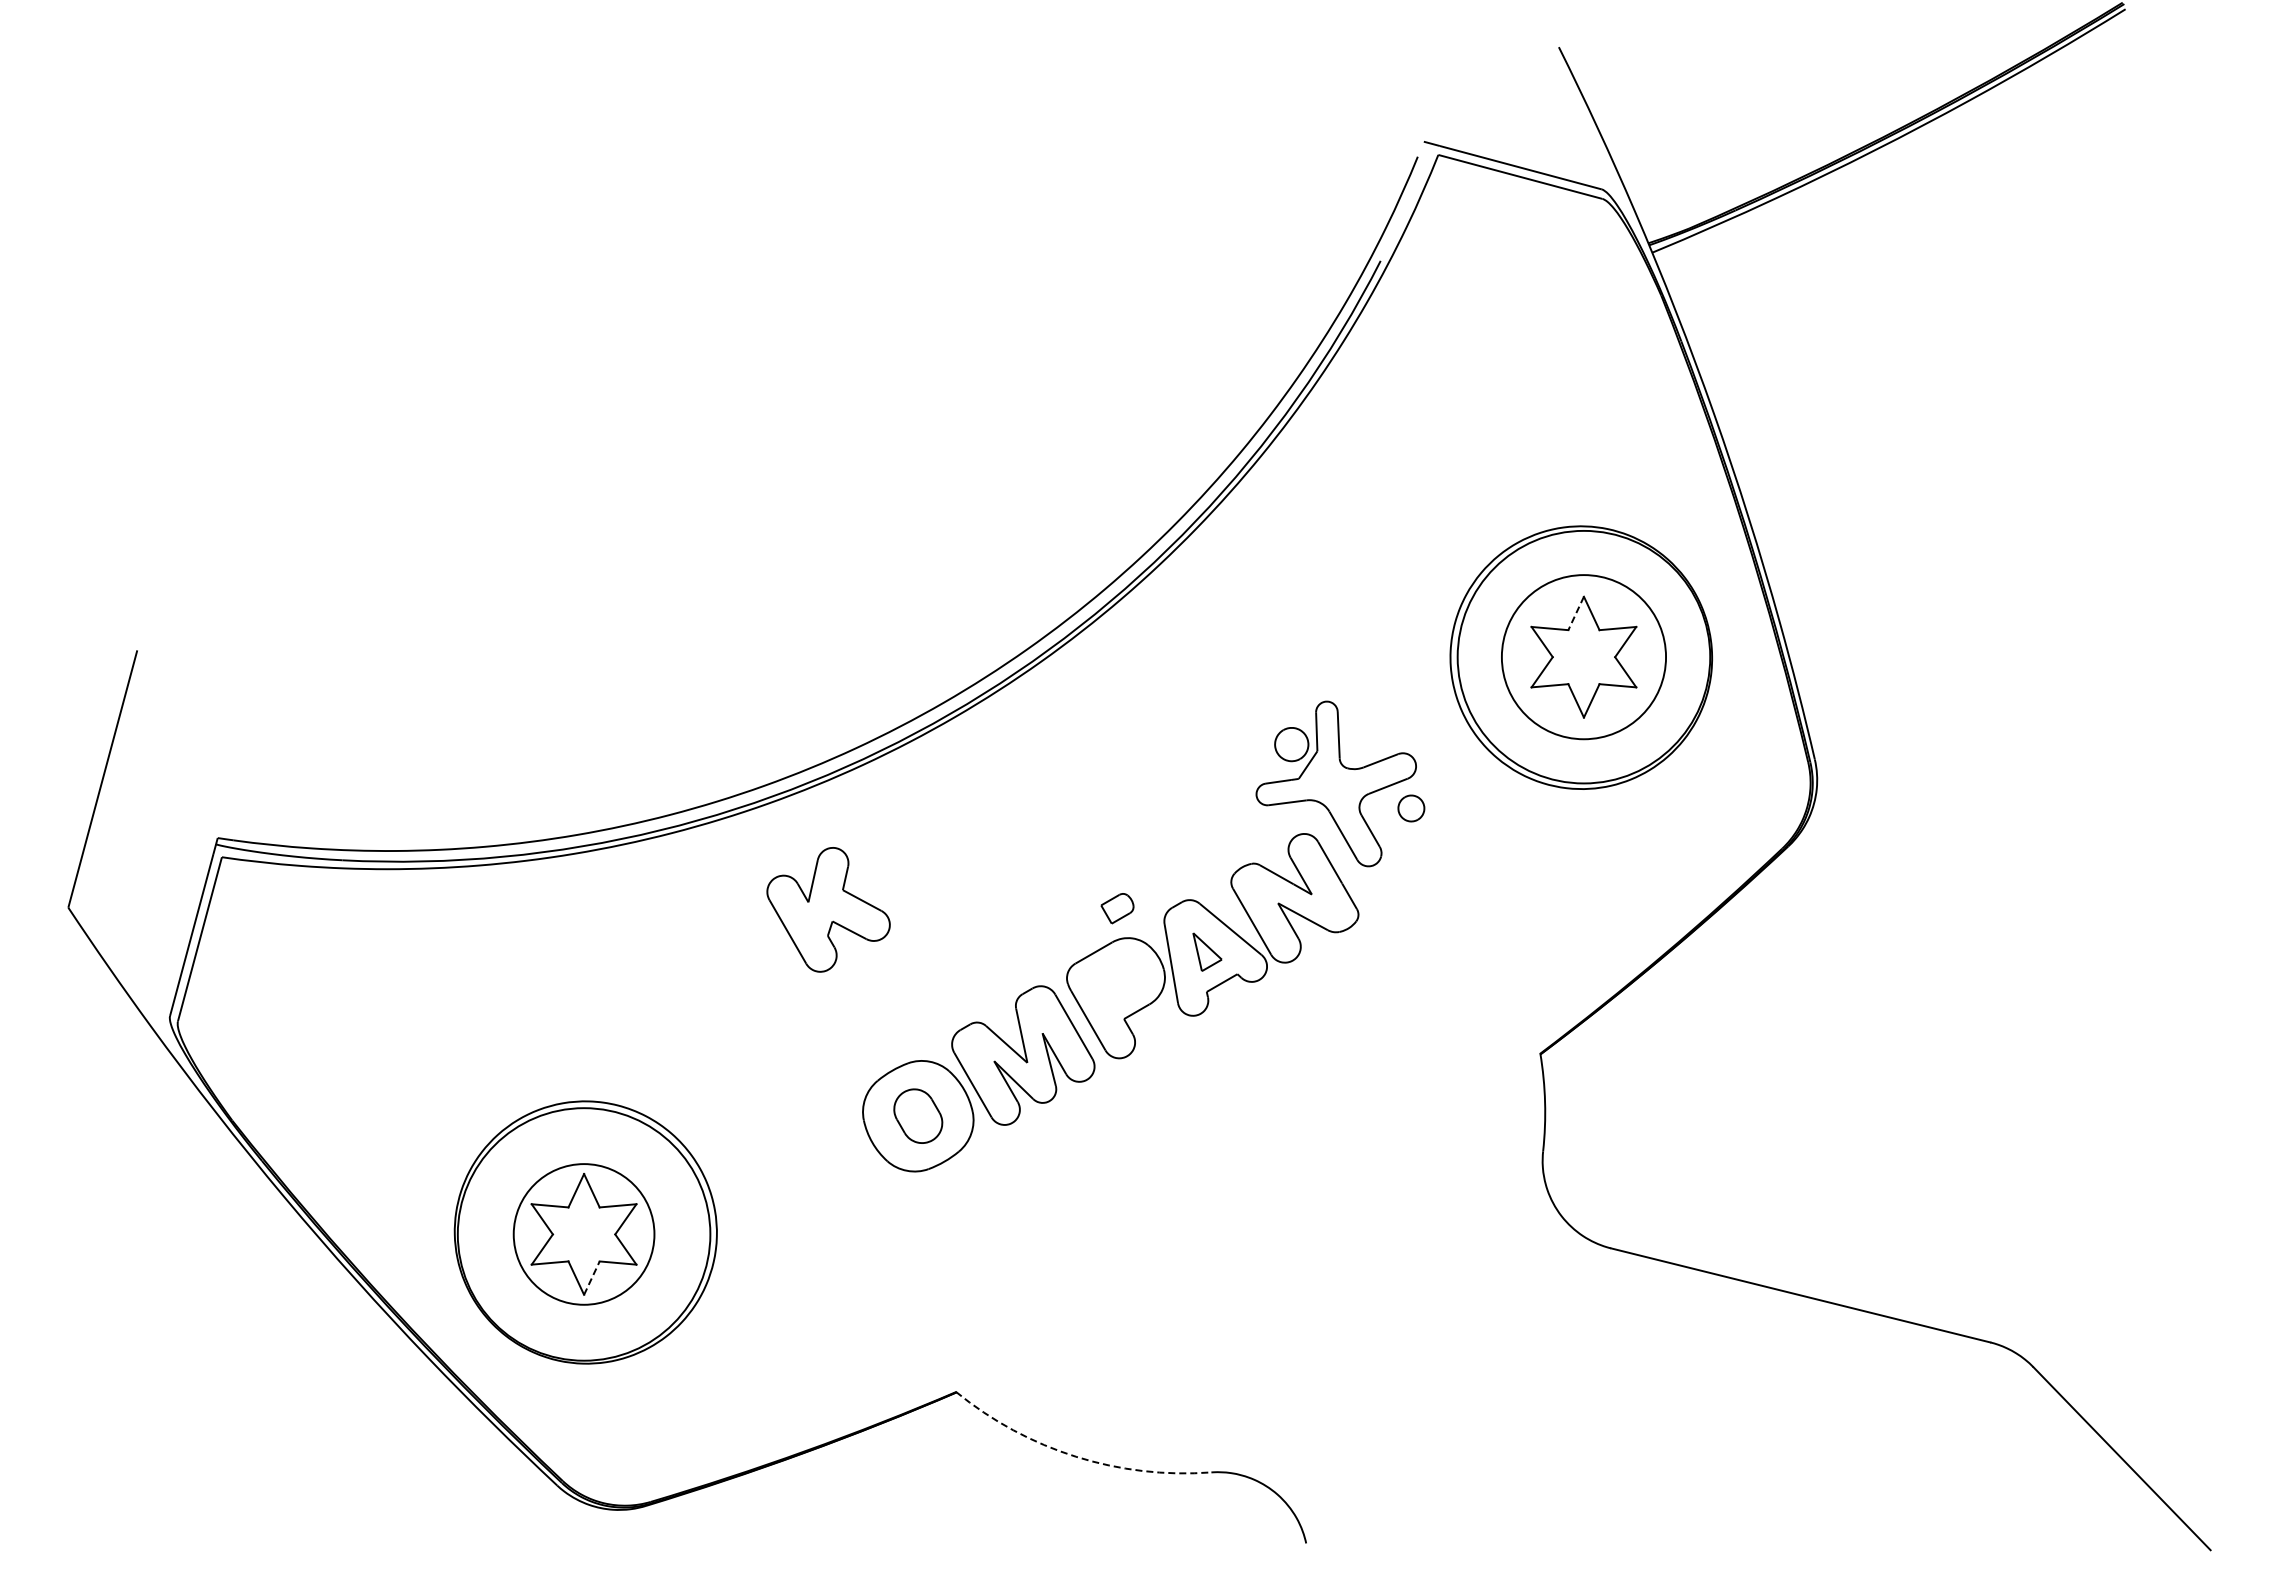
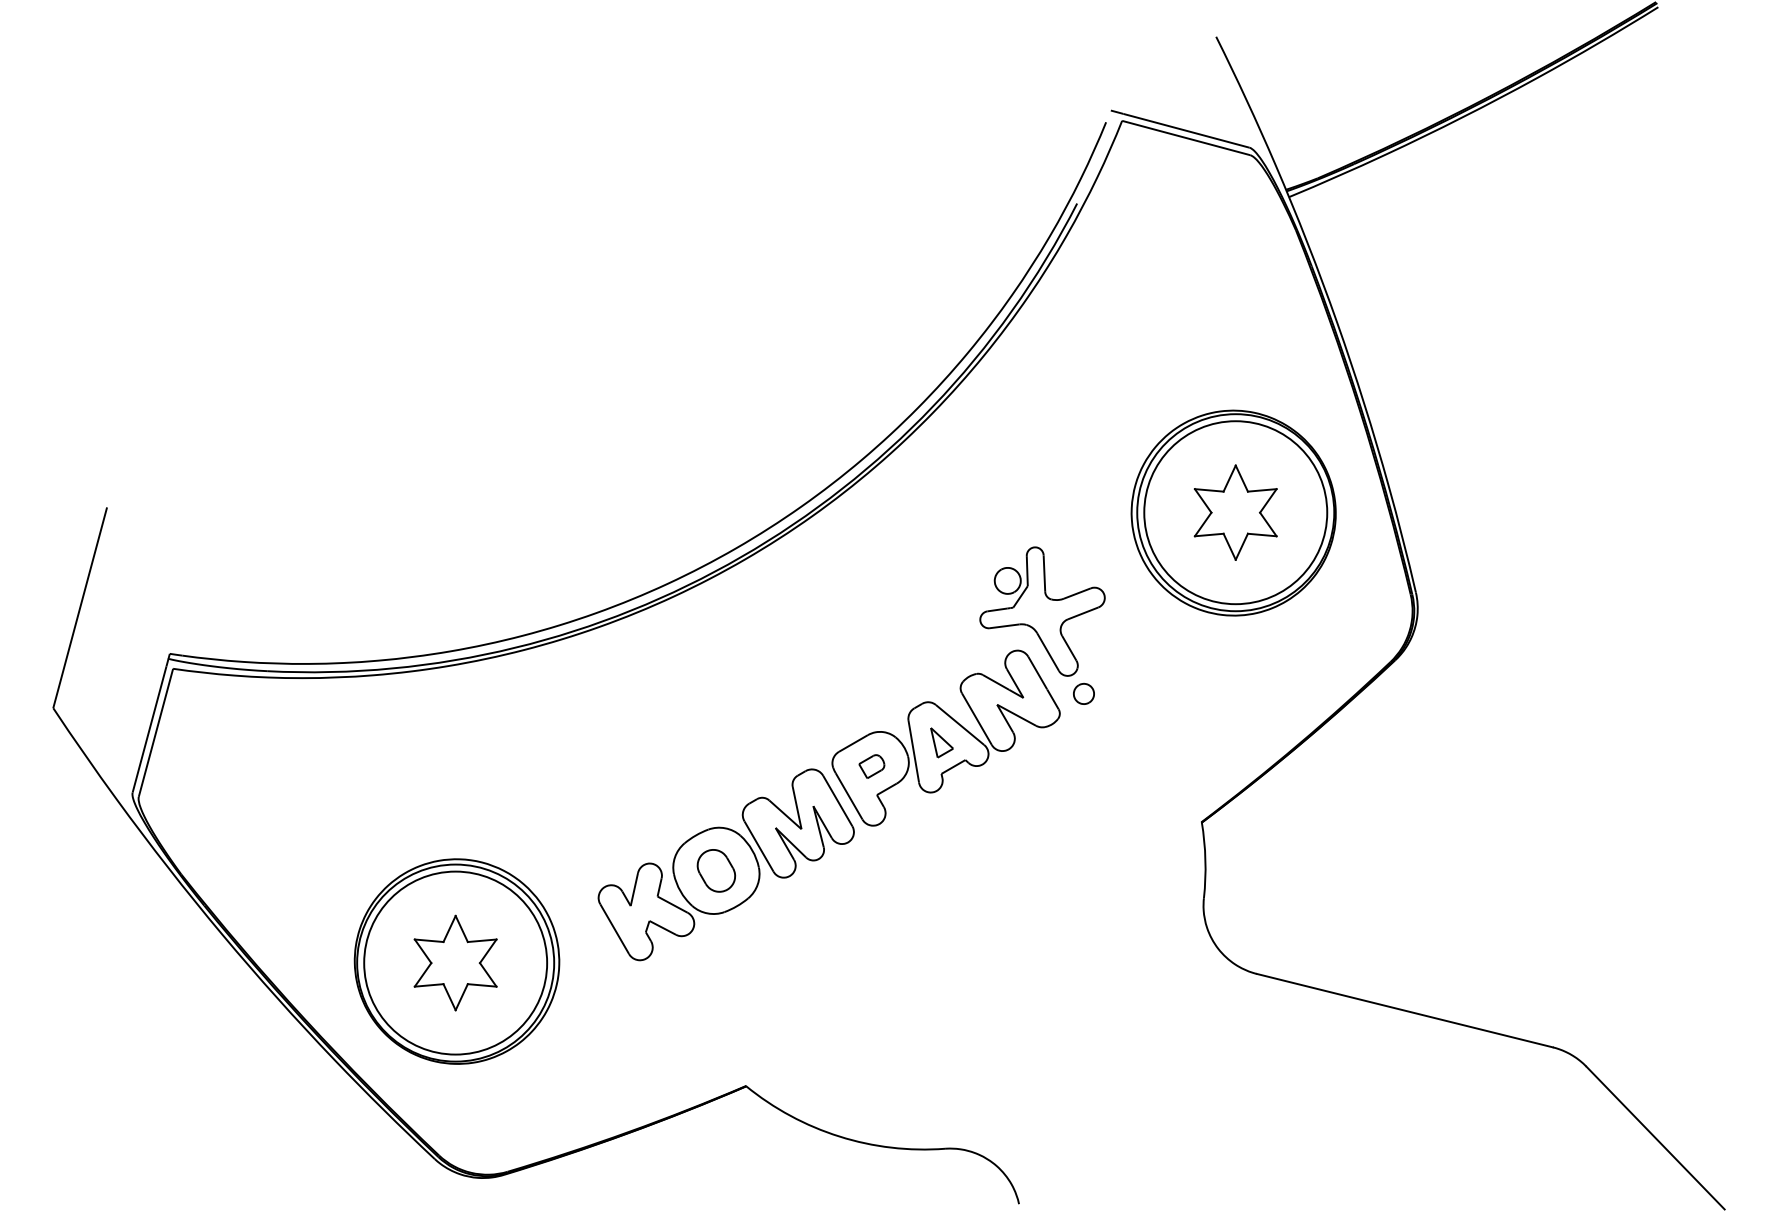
line: (1575, 613) -> (1229, 478), dashed -> solid
circle: (1583, 656) -> (1235, 512), size x1.43
part: (1411, 808) -> (1084, 693), moved
part: (1117, 908) -> (871, 766), moved
part: (828, 909) -> (646, 911), moved
circle: (583, 1234) -> (455, 963), size x1.67
line: (592, 1277) -> (462, 996), dashed -> solid
arc: (1076, 1456) -> (839, 1136), dashed -> solid

